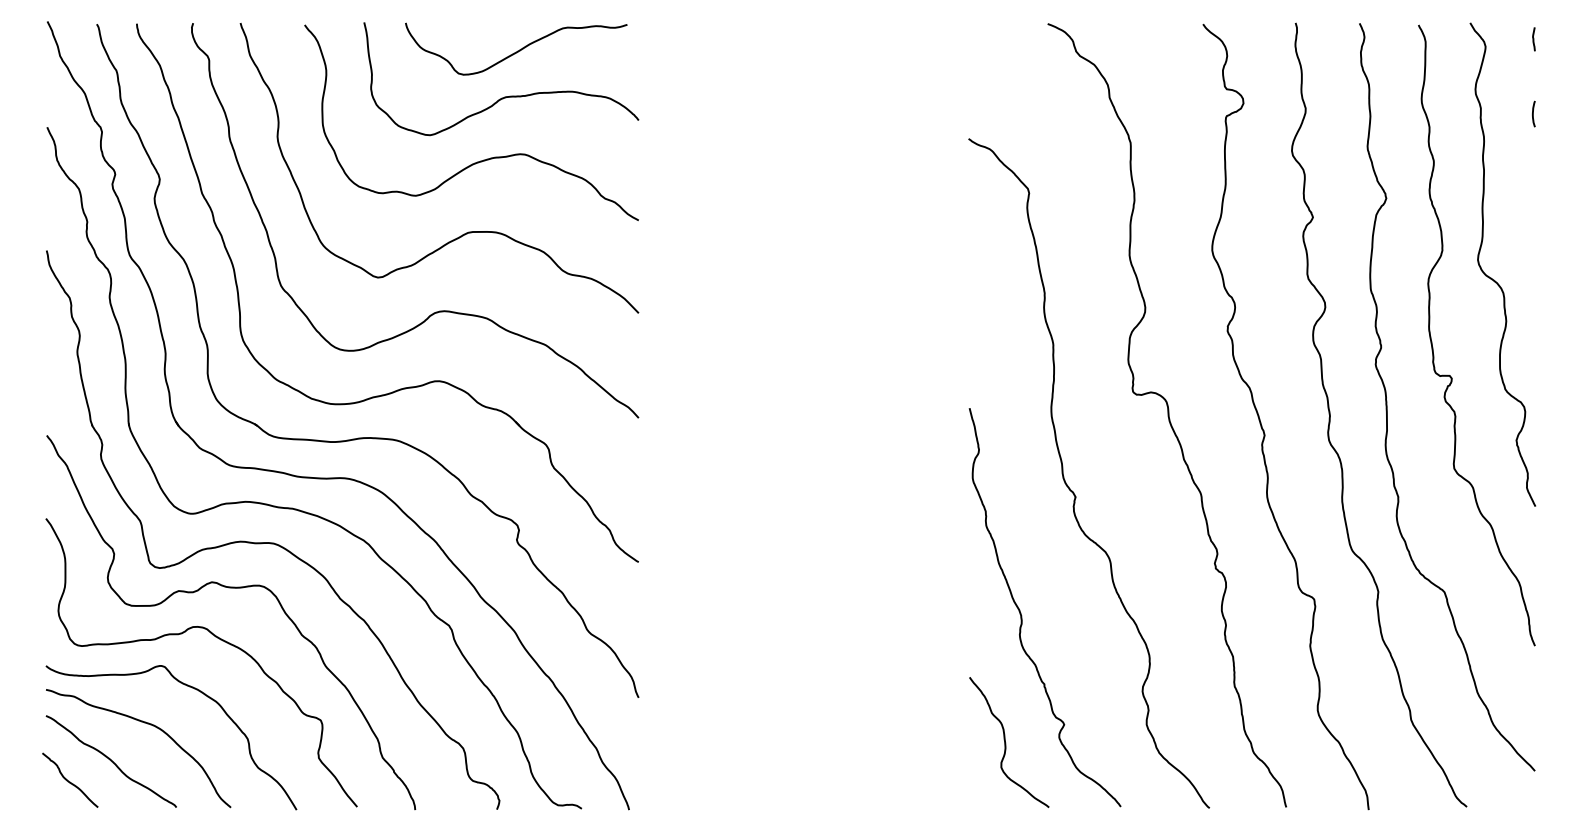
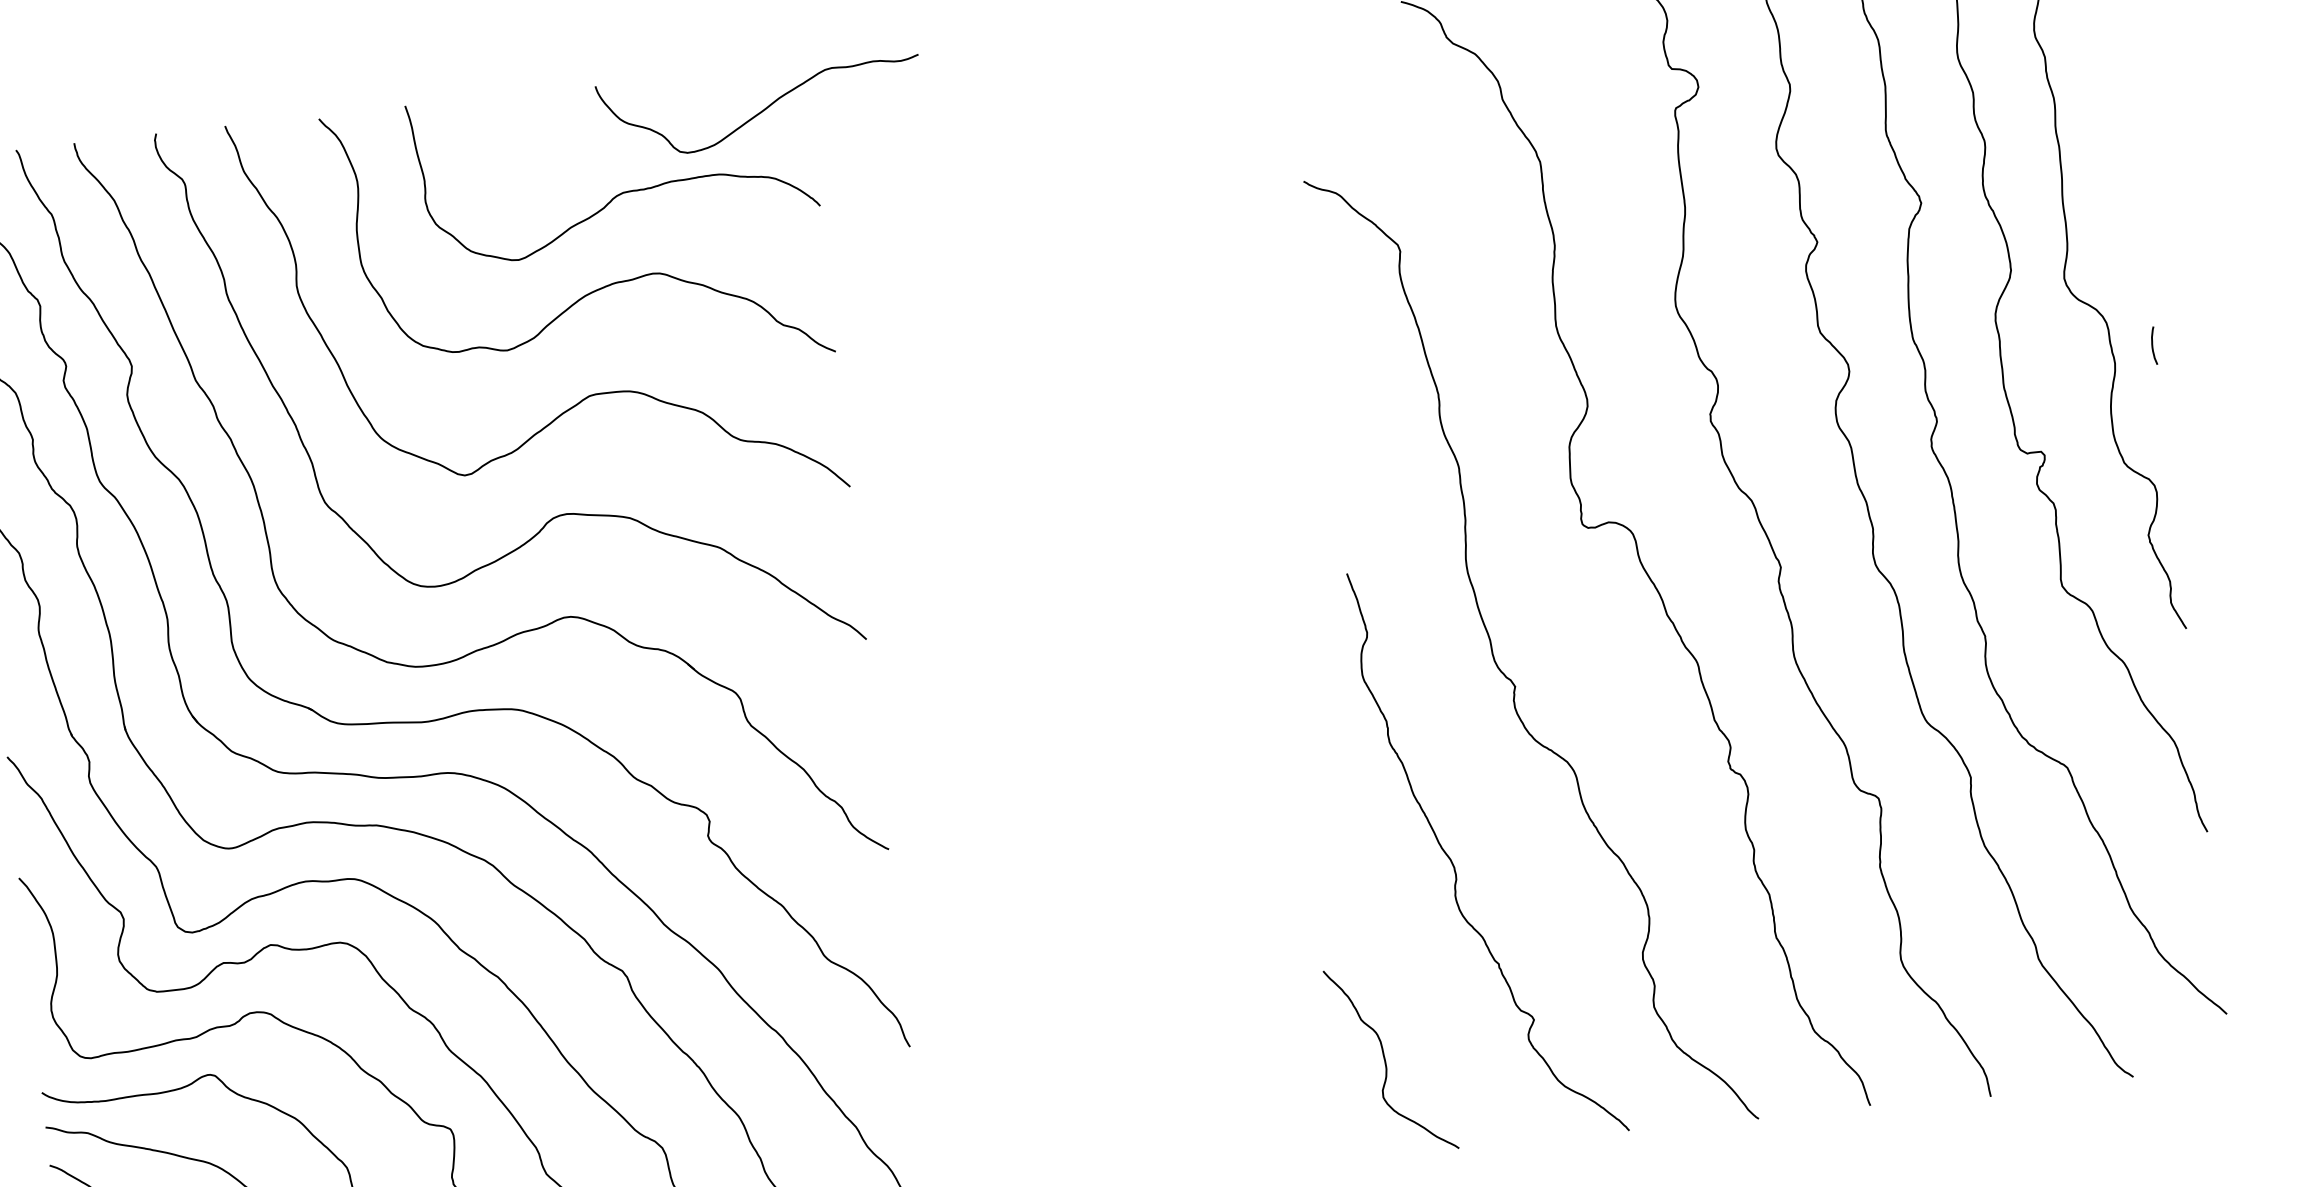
curve: (517, 50) -> (762, 109), moved
line: (1533, 113) -> (2153, 344), moved
curve: (1006, 742) -> (1387, 1060), moved

